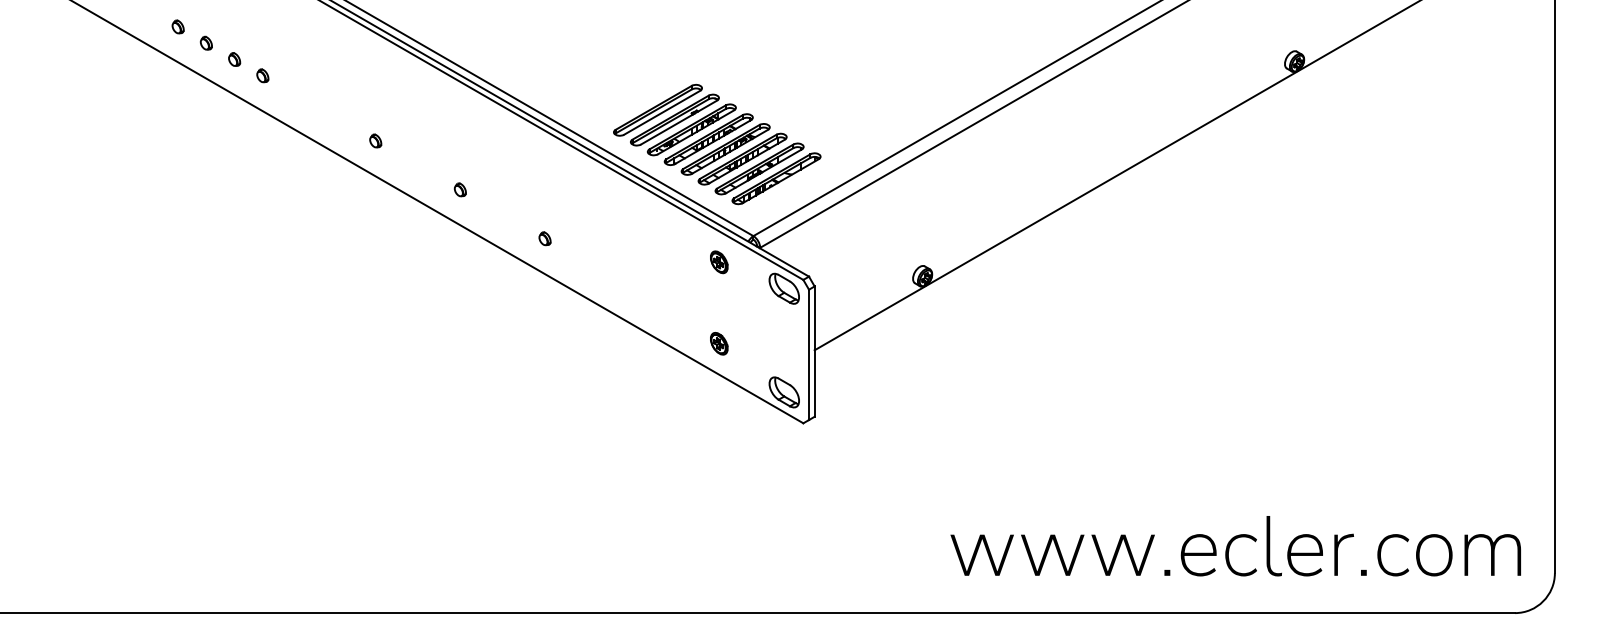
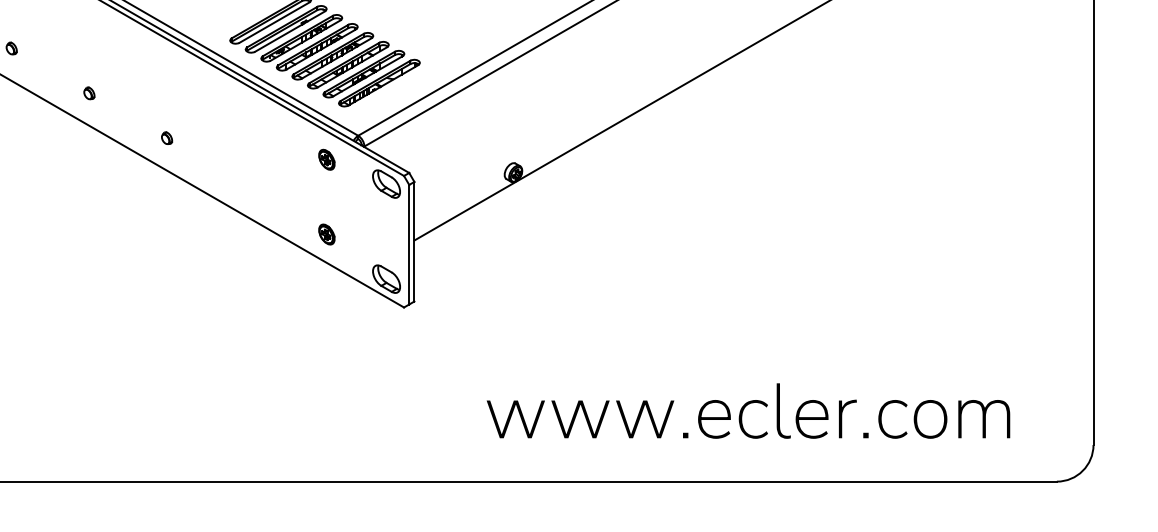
text: (1235, 546) -> (748, 411), moved

